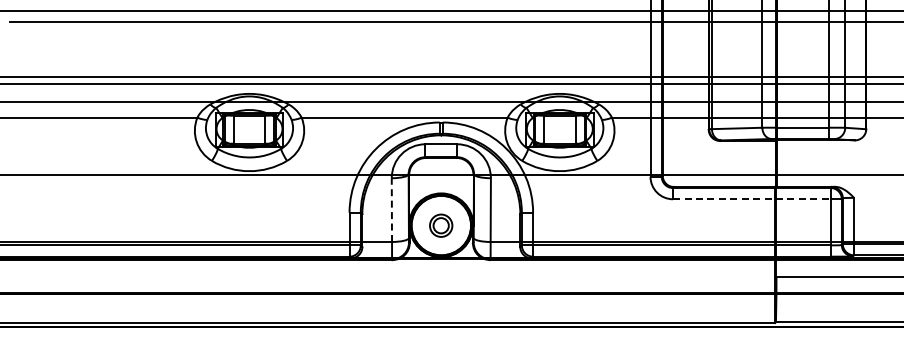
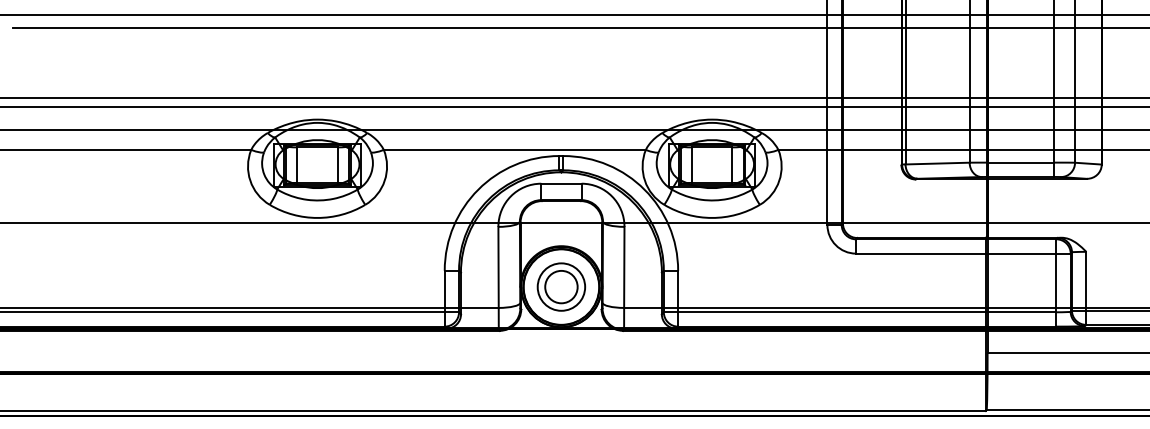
line: (751, 199) -> (955, 253), dashed -> solid
line: (391, 210) -> (498, 267), dashed -> solid
part: (440, 225) -> (560, 286), size x1.67

